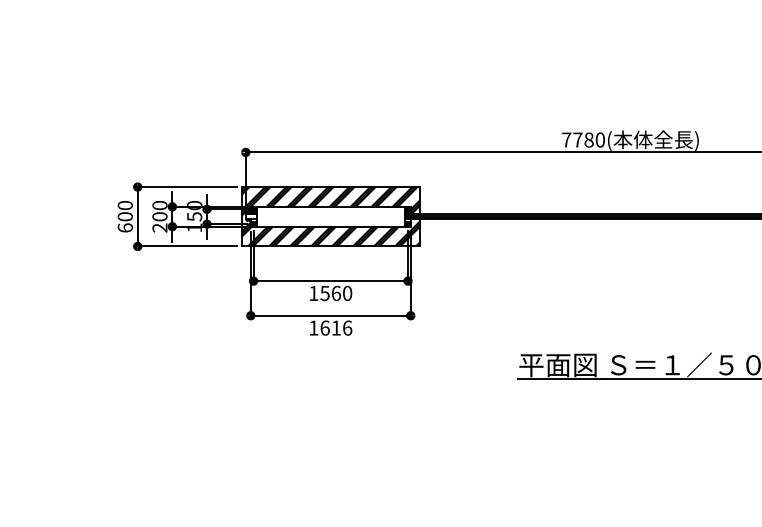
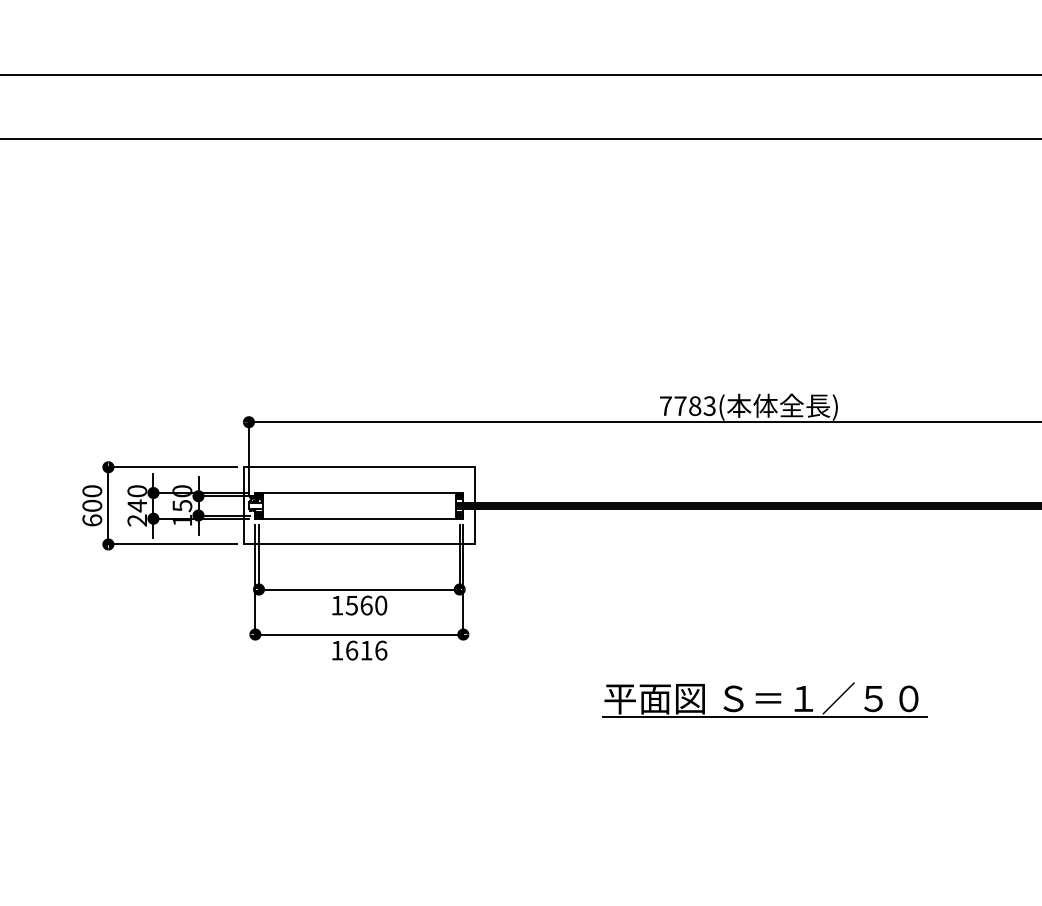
text: (600, 139) -> (709, 405), 7780( -> 7783(
text: (160, 216) -> (137, 505), 200 -> 240
hatch: (330, 216) -> (359, 505), removed

